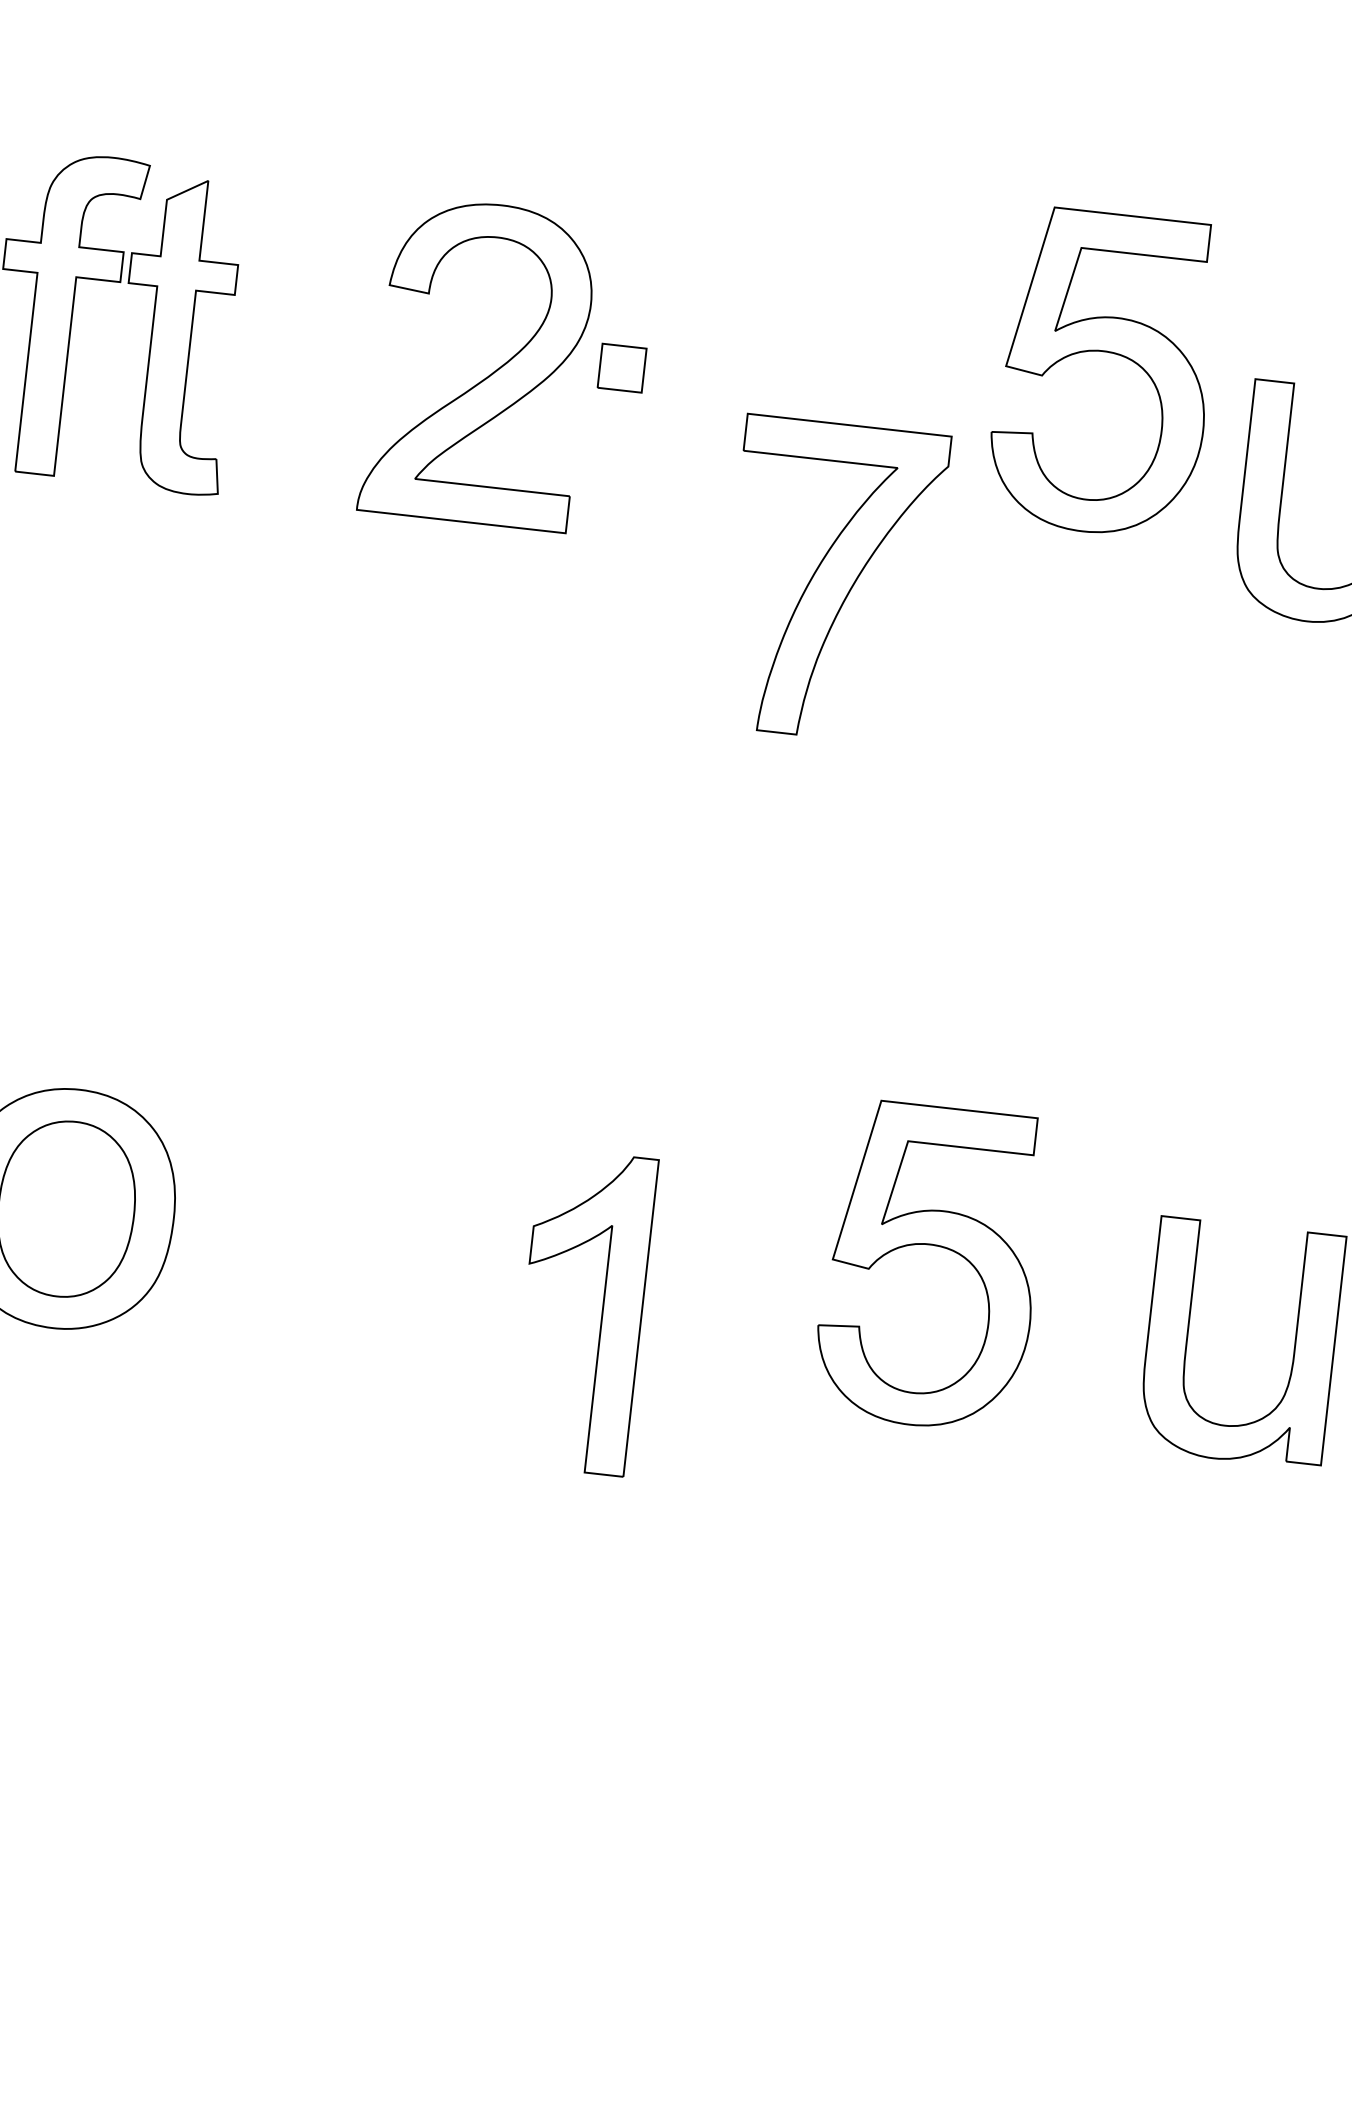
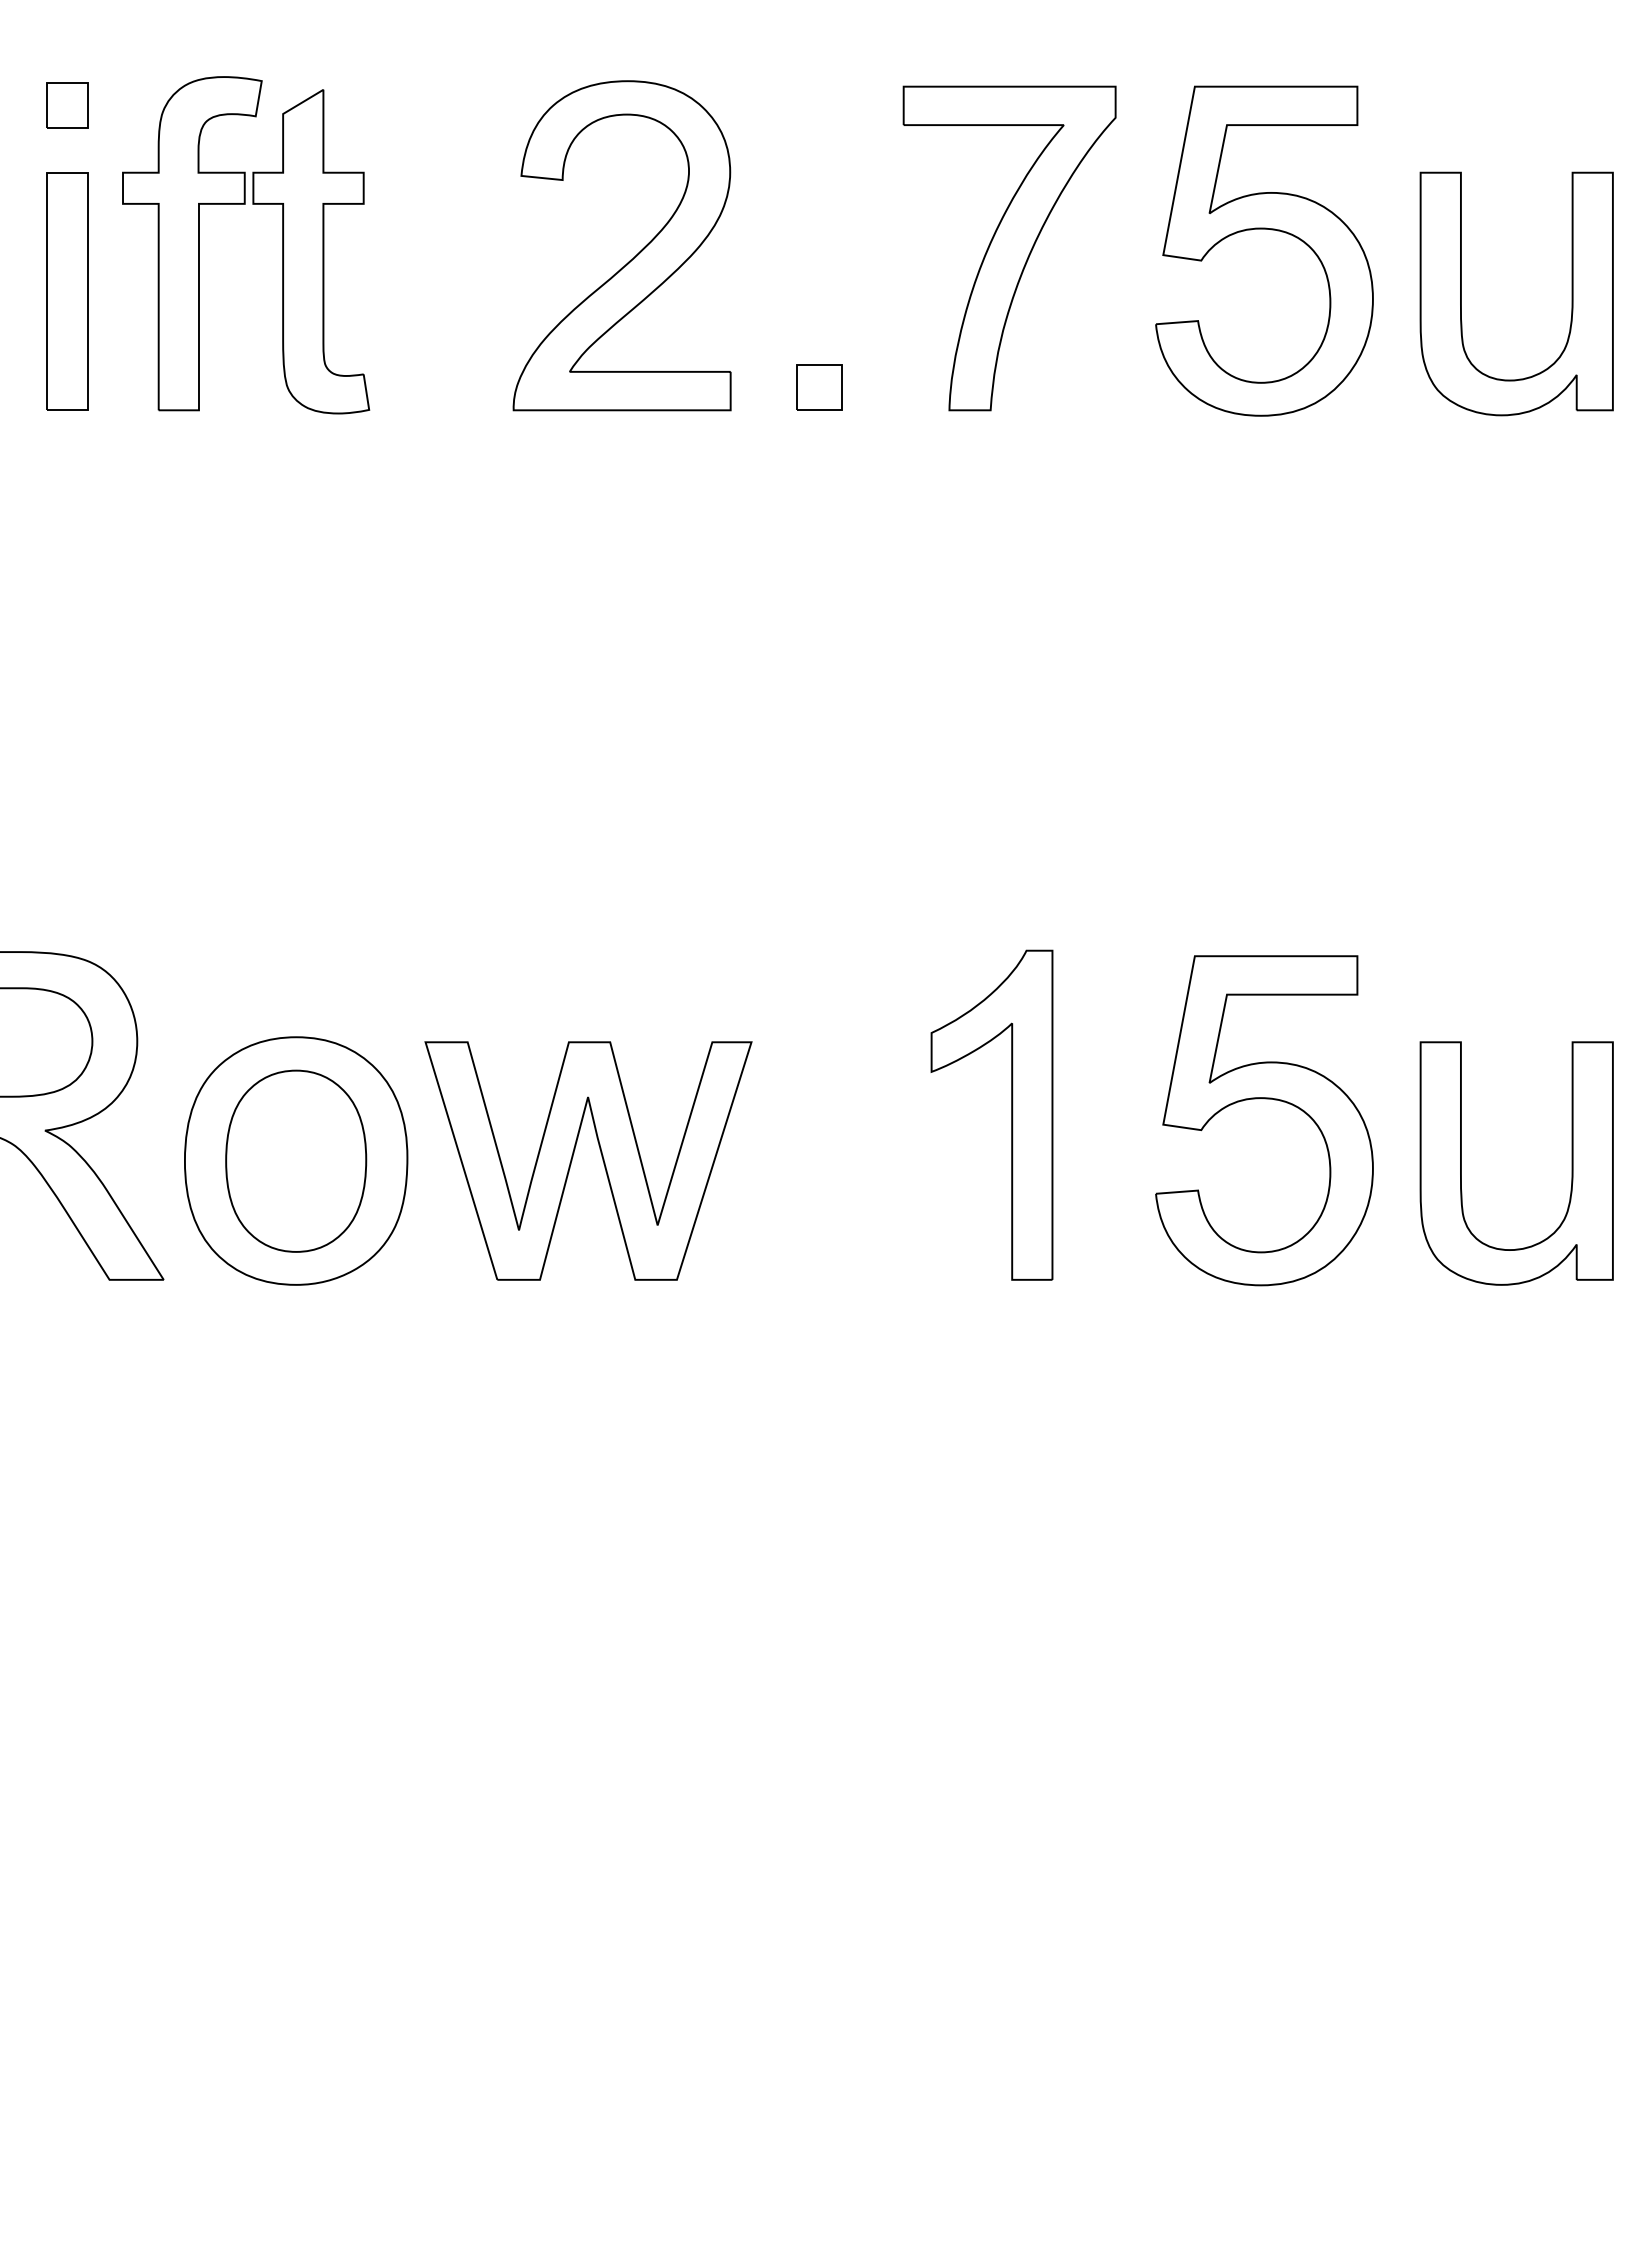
part: (1106, 352) -> (1264, 229), moved
part: (622, 368) -> (819, 387), moved
part: (832, 580) -> (1009, 248), moved
part: (360, 1238) -> (601, 1157), added
part: (932, 1246) -> (1264, 1099), moved
part: (601, 1313) -> (1011, 1114), moved

